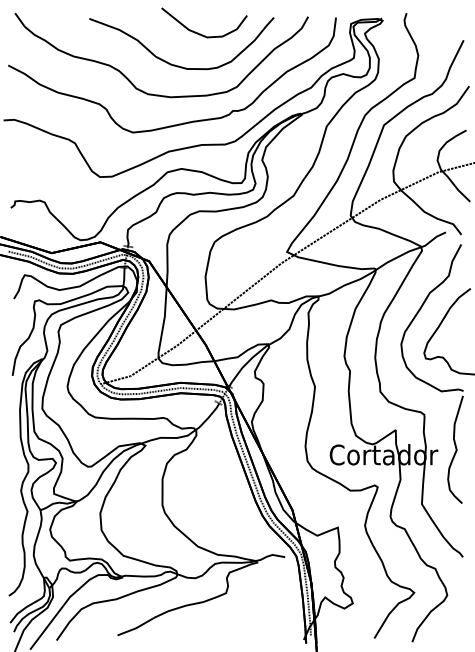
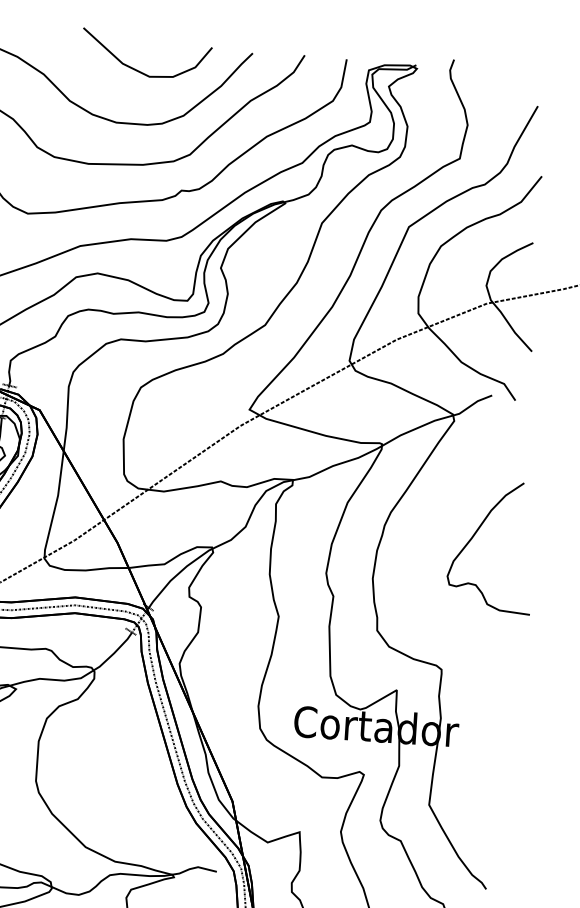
part: (427, 382) -> (449, 621), removed

